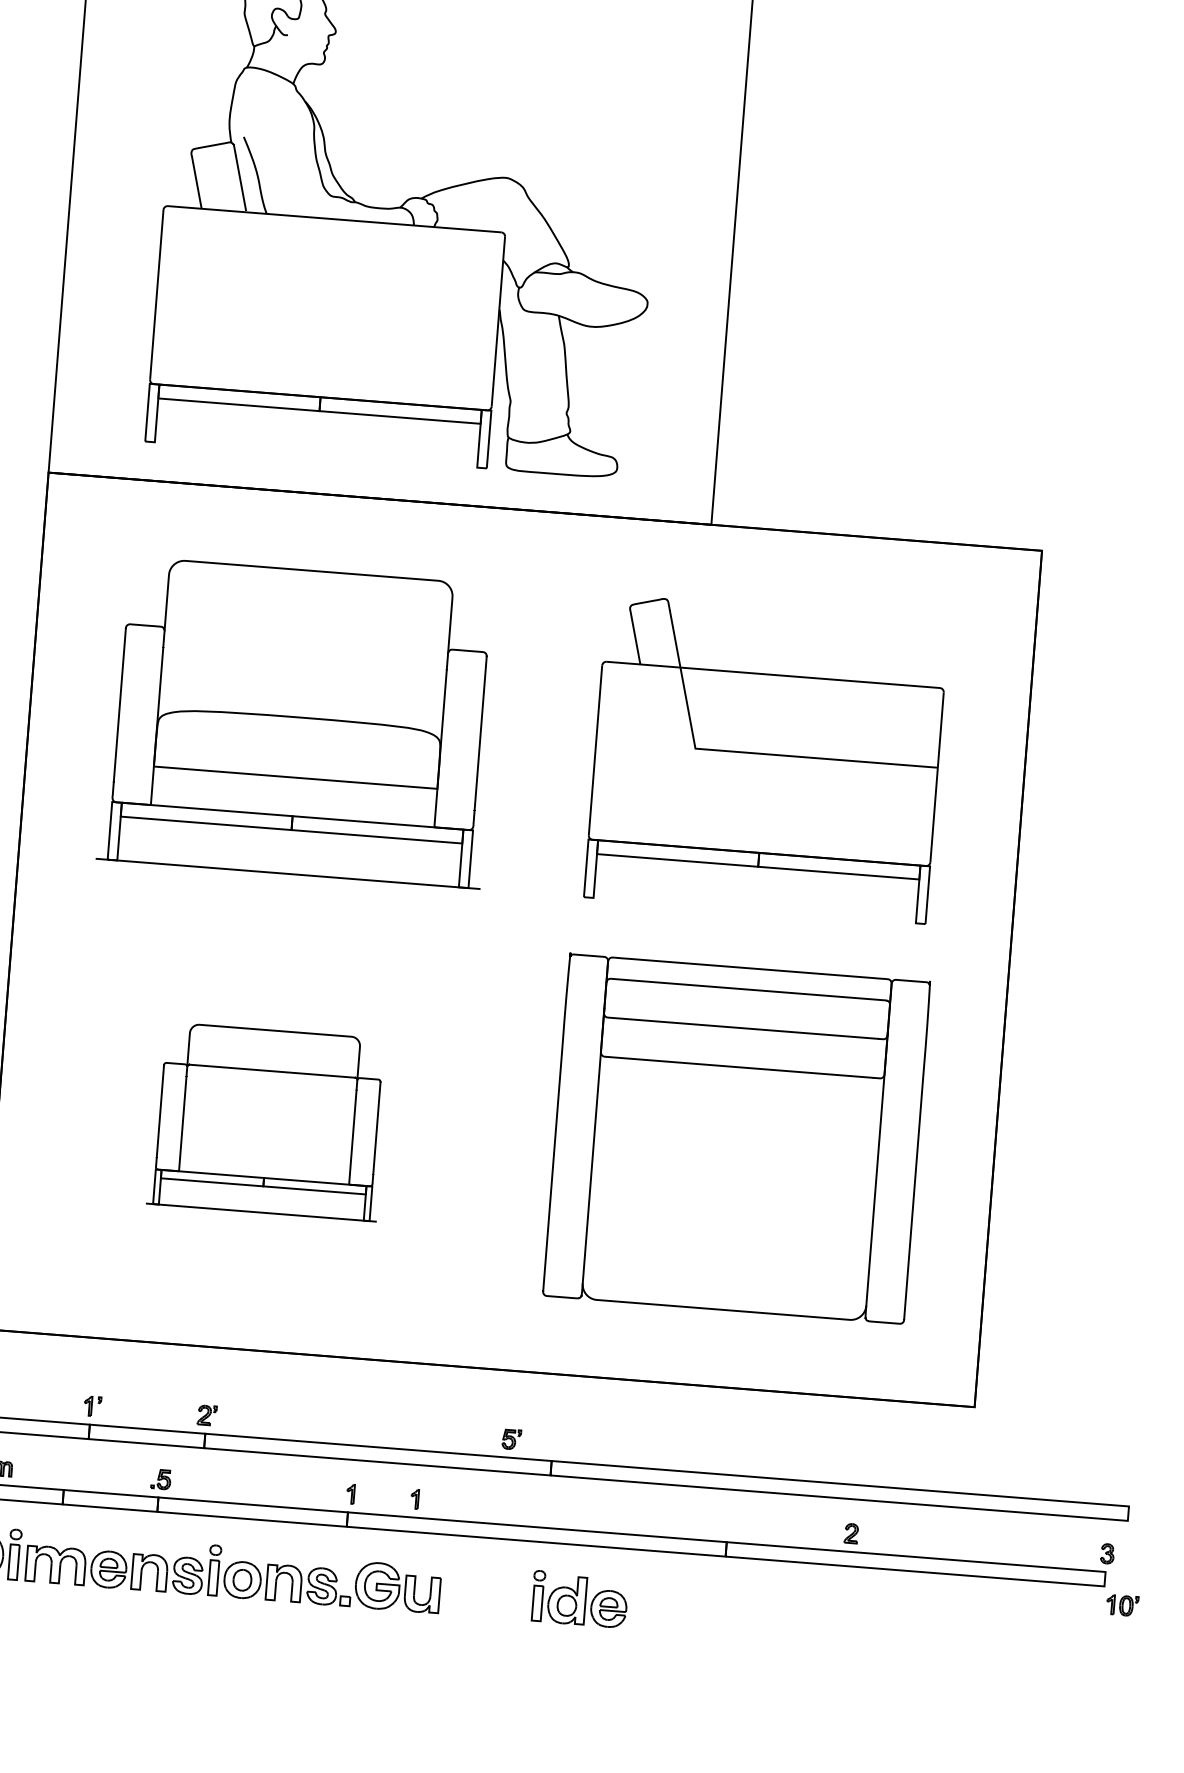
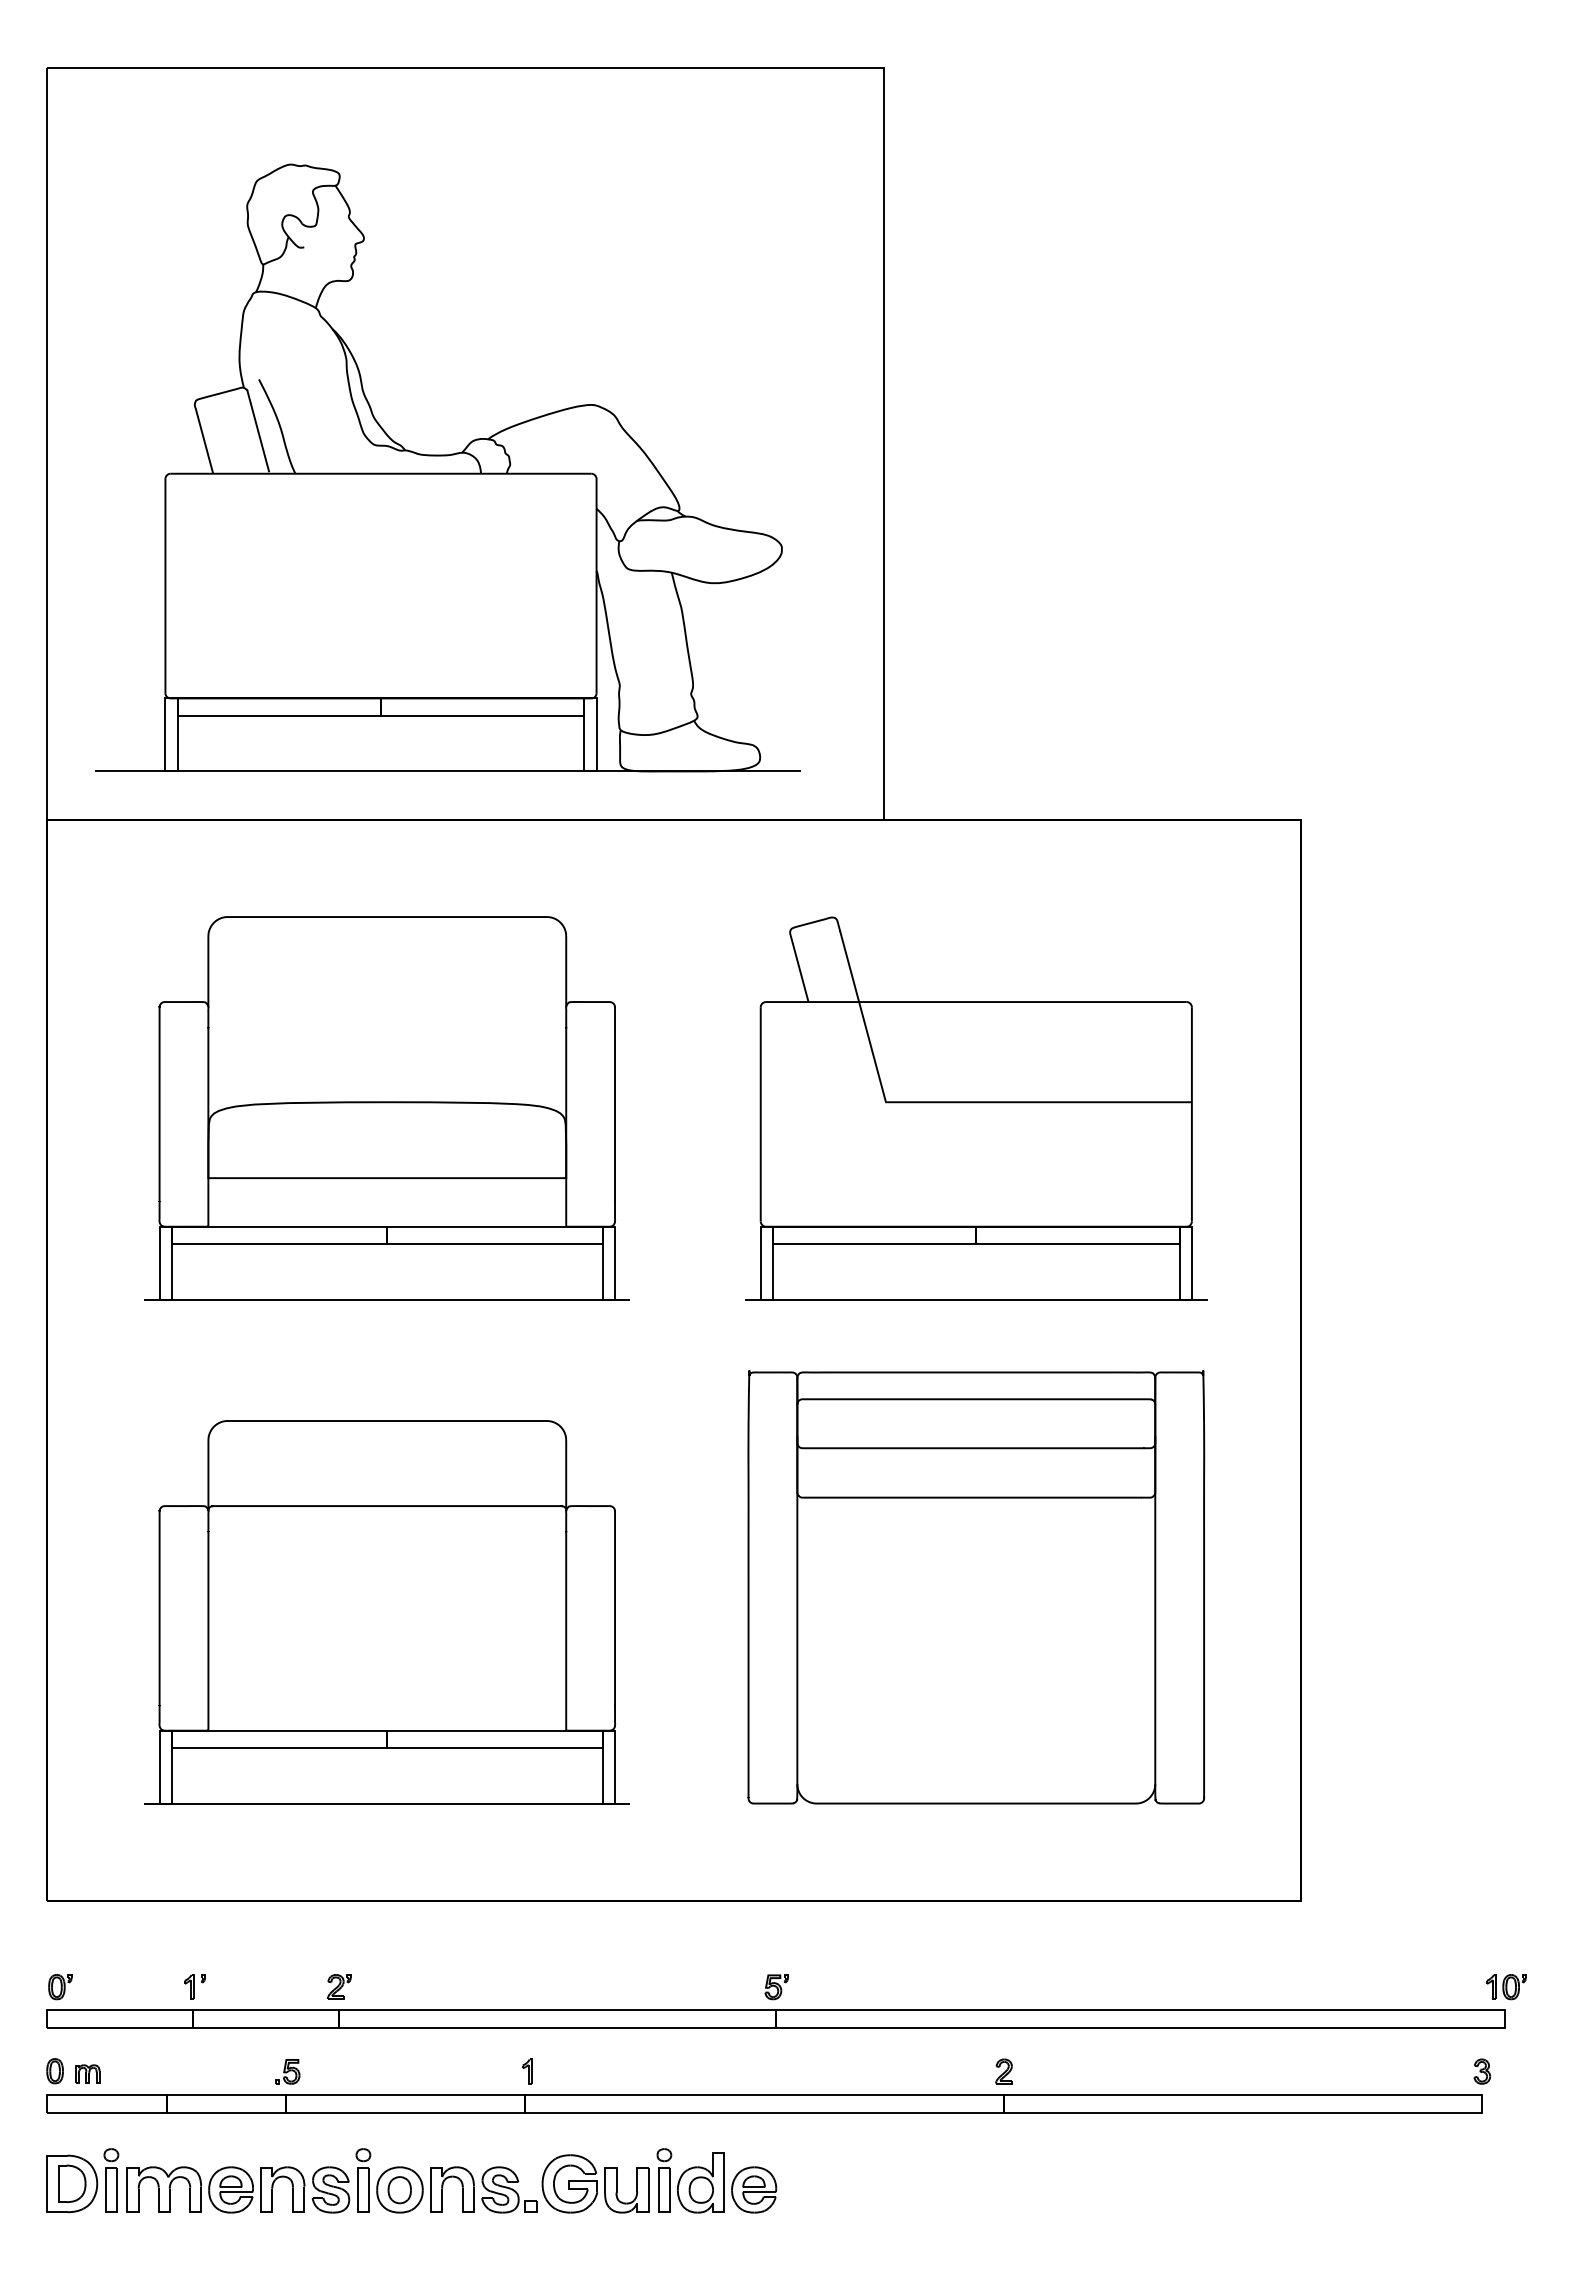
line: (368, 459) -> (447, 771), added
line: (754, 910) -> (976, 1299), added
part: (267, 1121) -> (386, 1612), size x1.67
part: (511, 1439) -> (776, 1987), moved
part: (415, 1499) -> (608, 2071), removed
part: (850, 1533) -> (1003, 2071), moved
part: (579, 1599) -> (716, 2180), moved
part: (1122, 1605) -> (1506, 1987), moved

